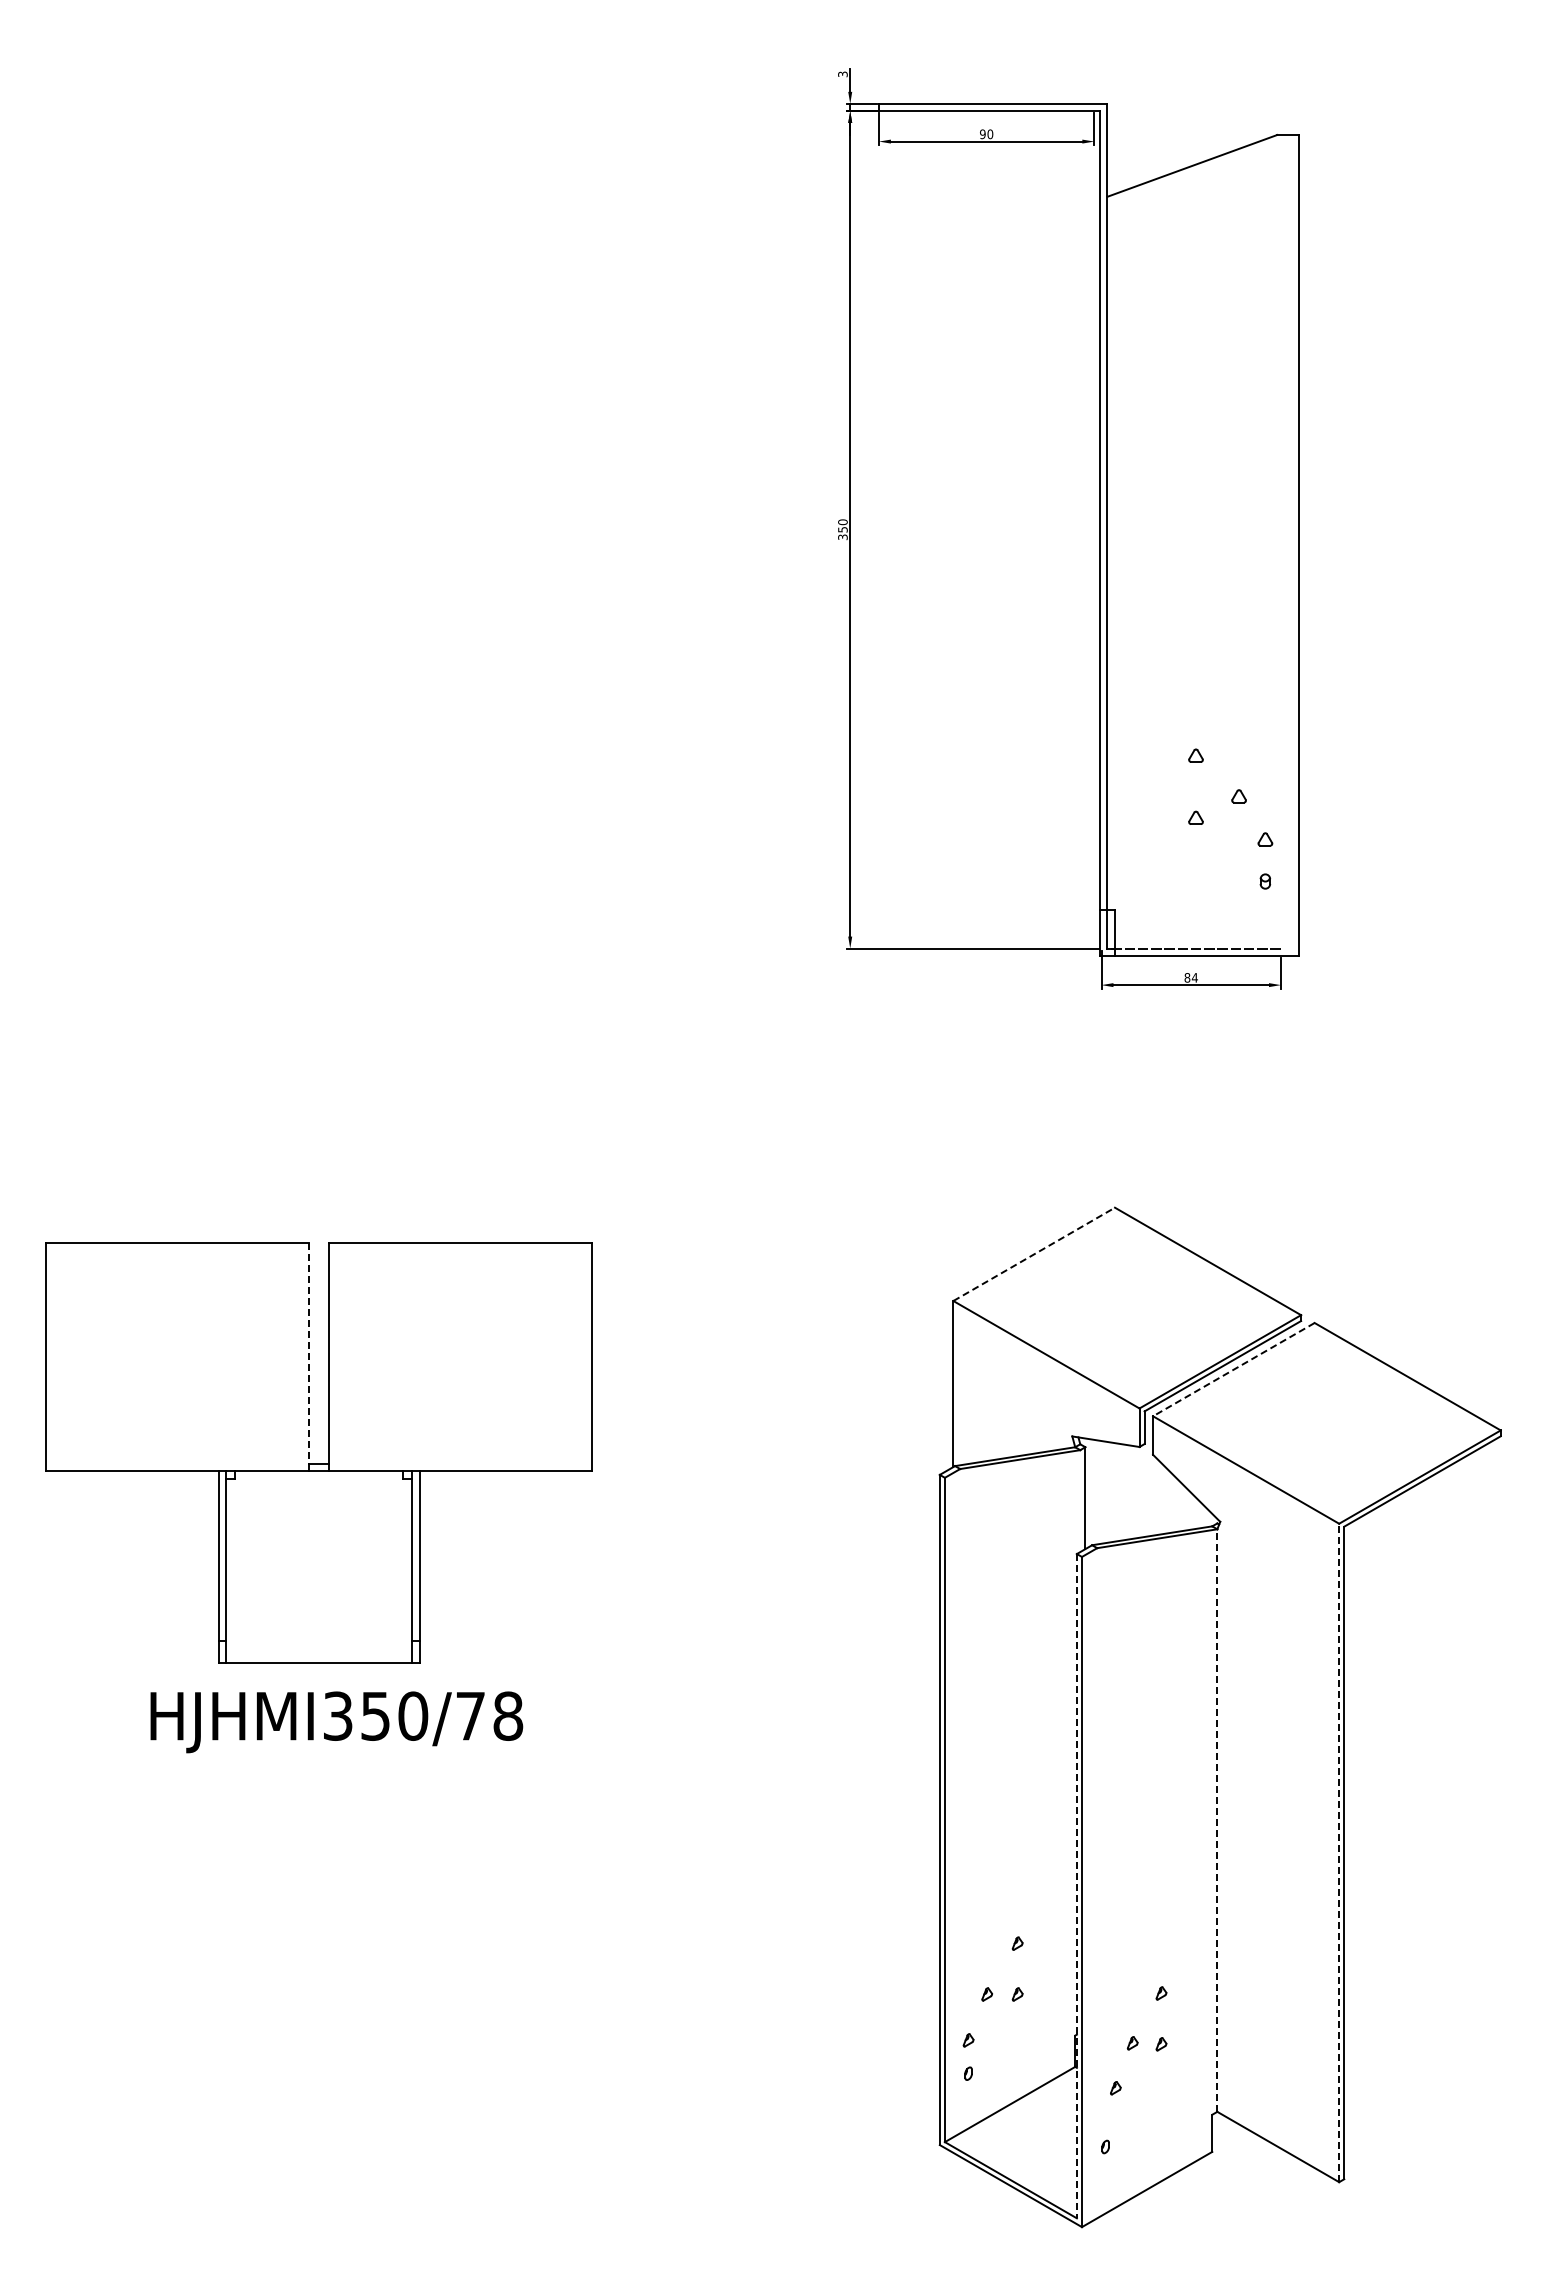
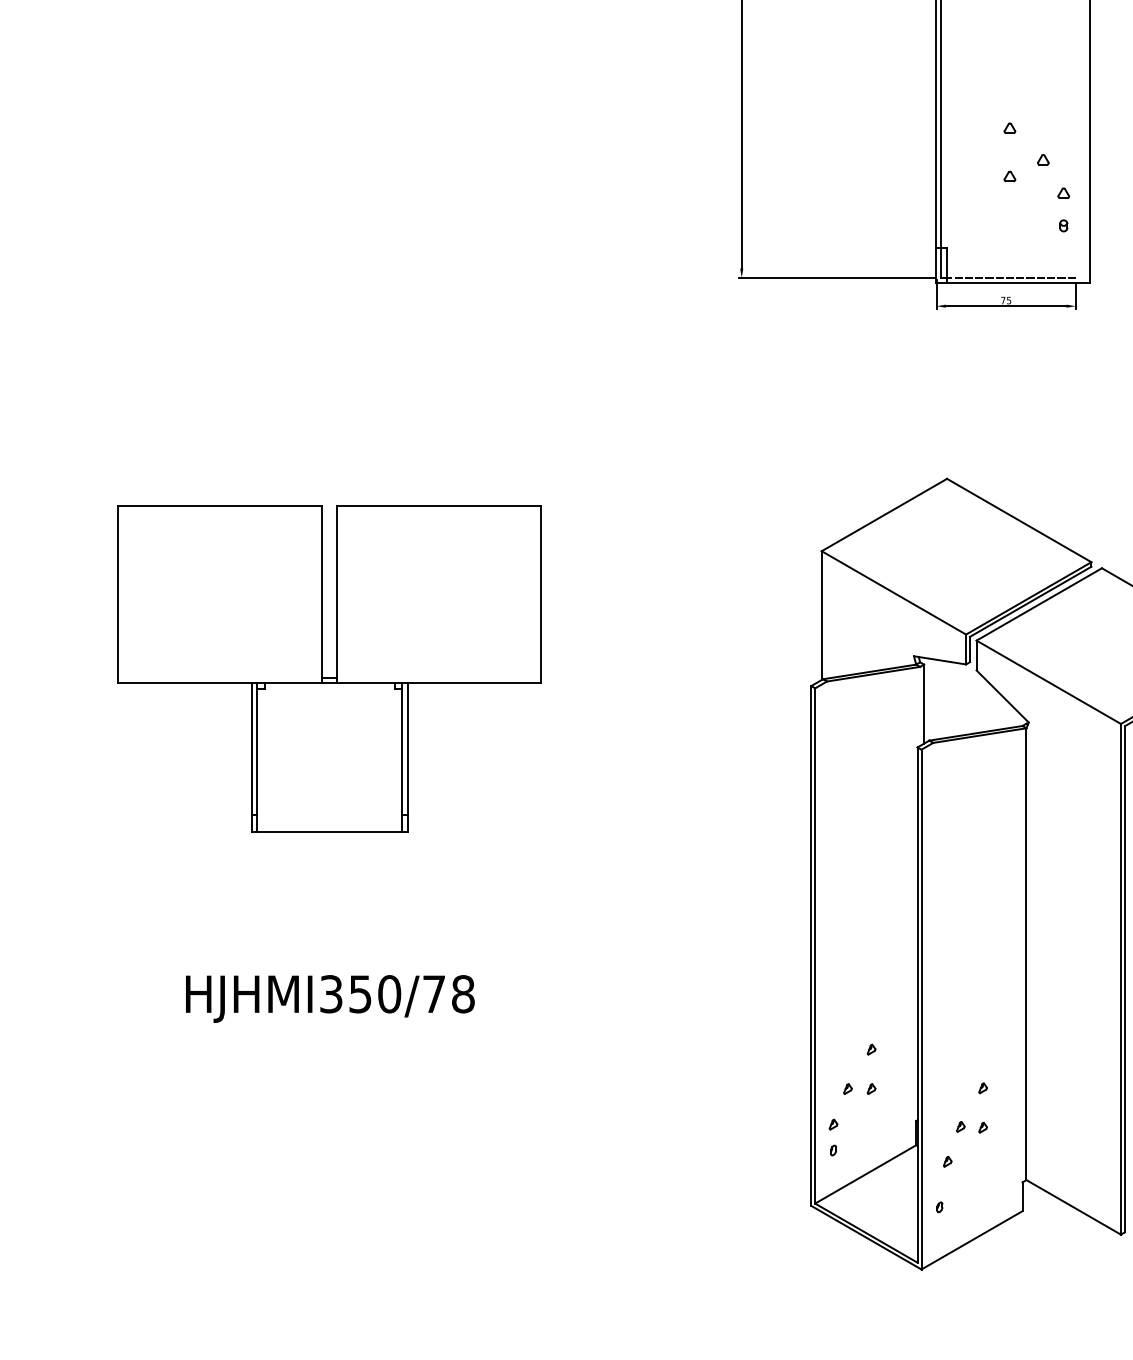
text: (1190, 977) -> (1005, 300), 84 -> 75
line: (1034, 1254) -> (884, 515), dashed -> solid
line: (309, 1357) -> (322, 595), dashed -> solid
line: (1233, 1369) -> (1039, 604), dashed -> solid
text: (336, 1722) -> (330, 999), moved
line: (1217, 1820) -> (1026, 954), dashed -> solid
line: (1339, 1852) -> (1121, 978), dashed -> solid
line: (1076, 1886) -> (917, 1005), dashed -> solid

